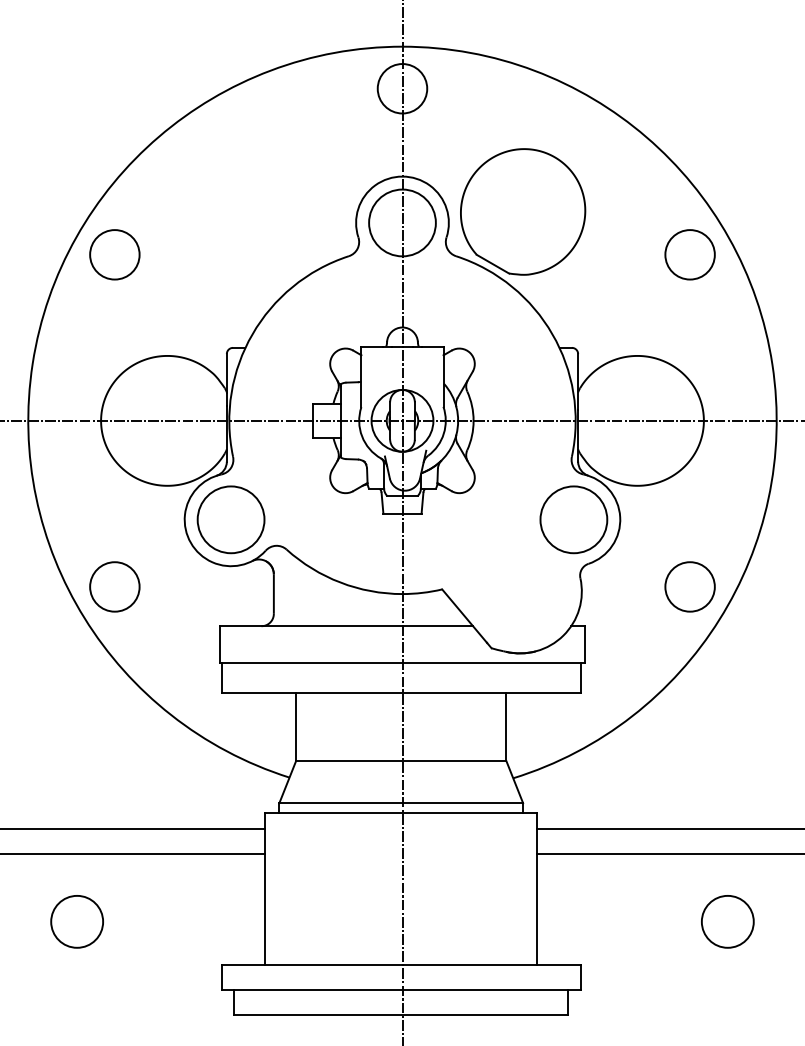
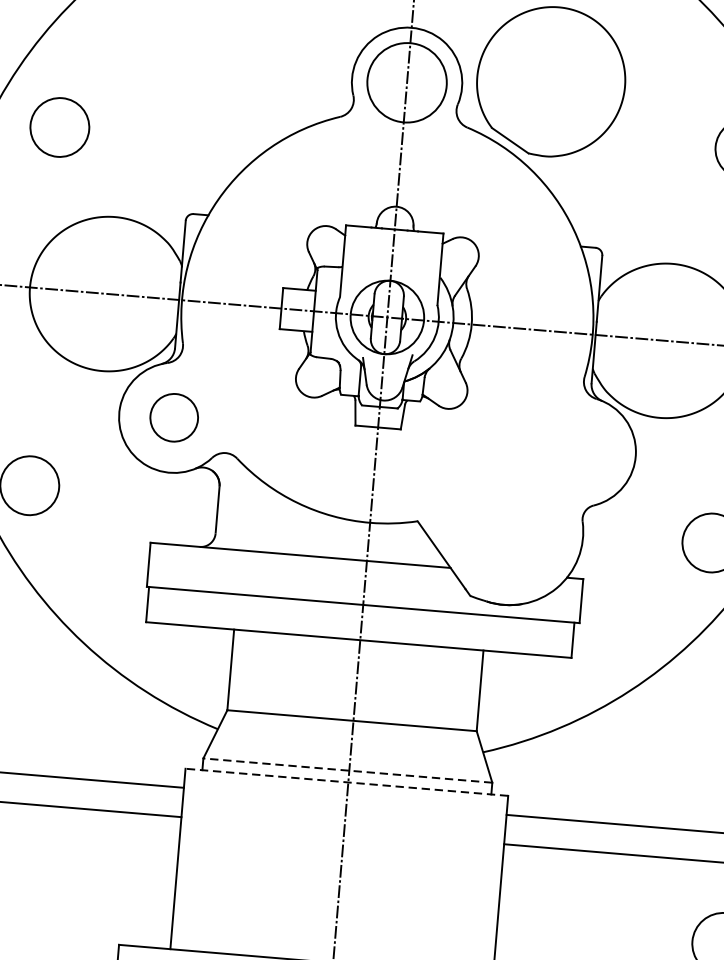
circle: (114, 254) -> (59, 127), moved
circle: (230, 519) -> (173, 417), size x0.6
circle: (573, 519) -> (580, 451), removed
line: (401, 803) -> (348, 771), solid -> dashed
line: (400, 813) -> (345, 782), solid -> dashed

